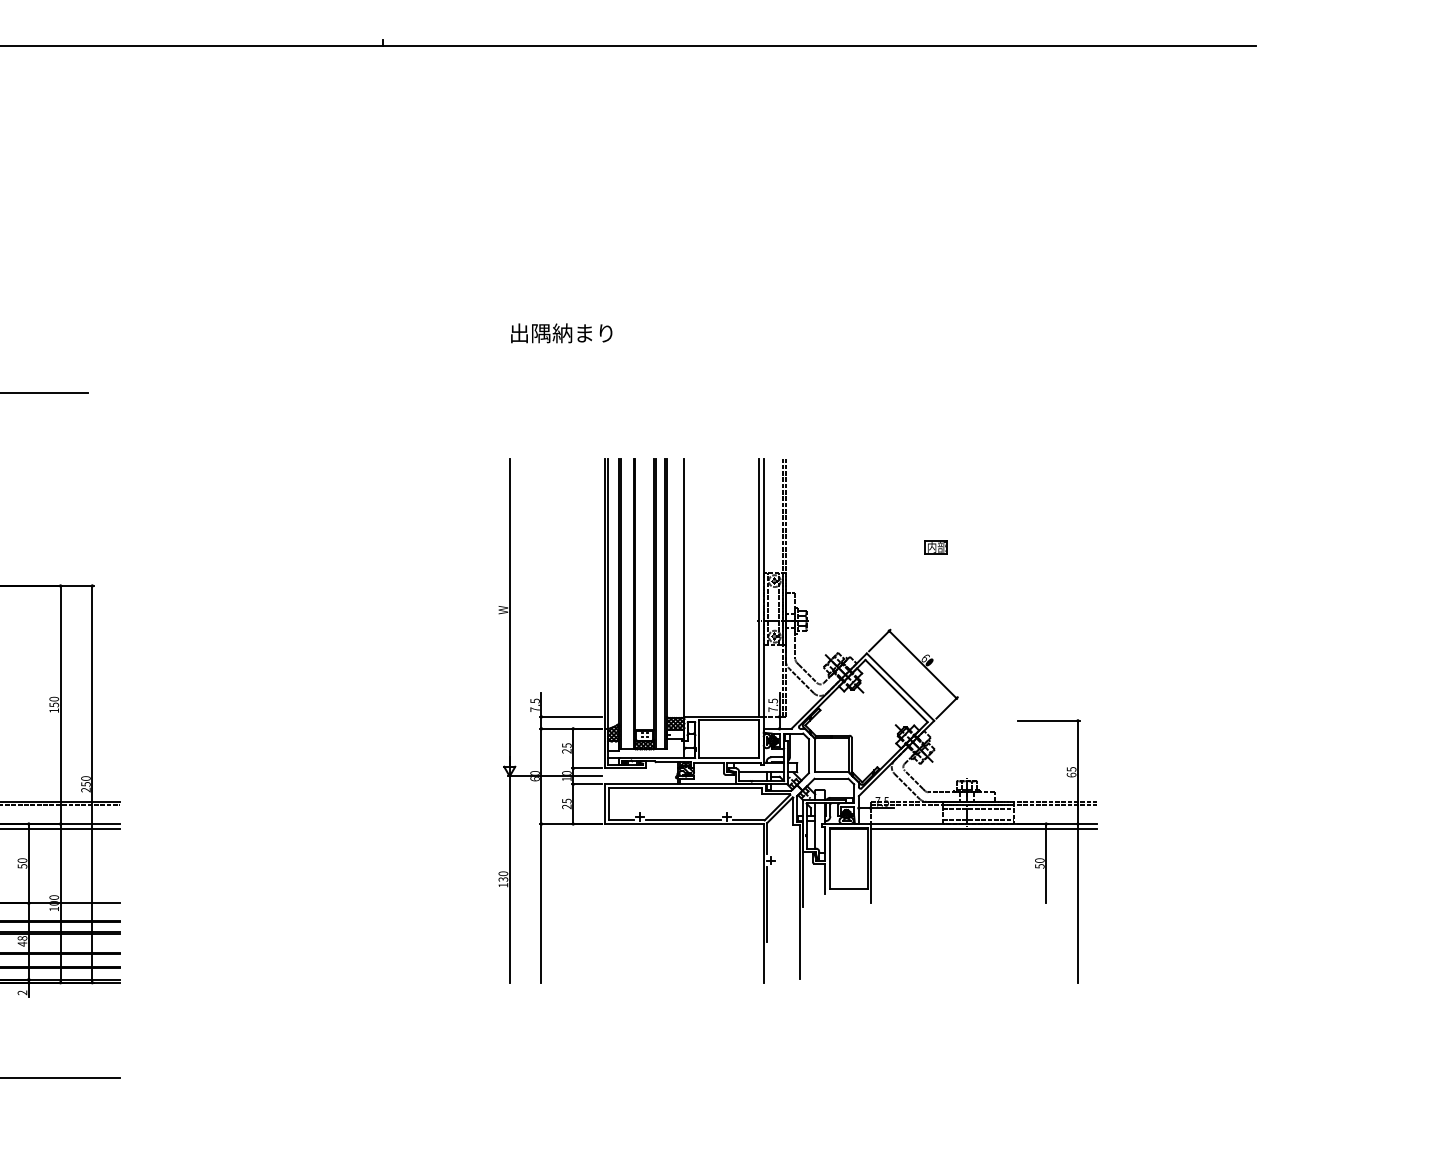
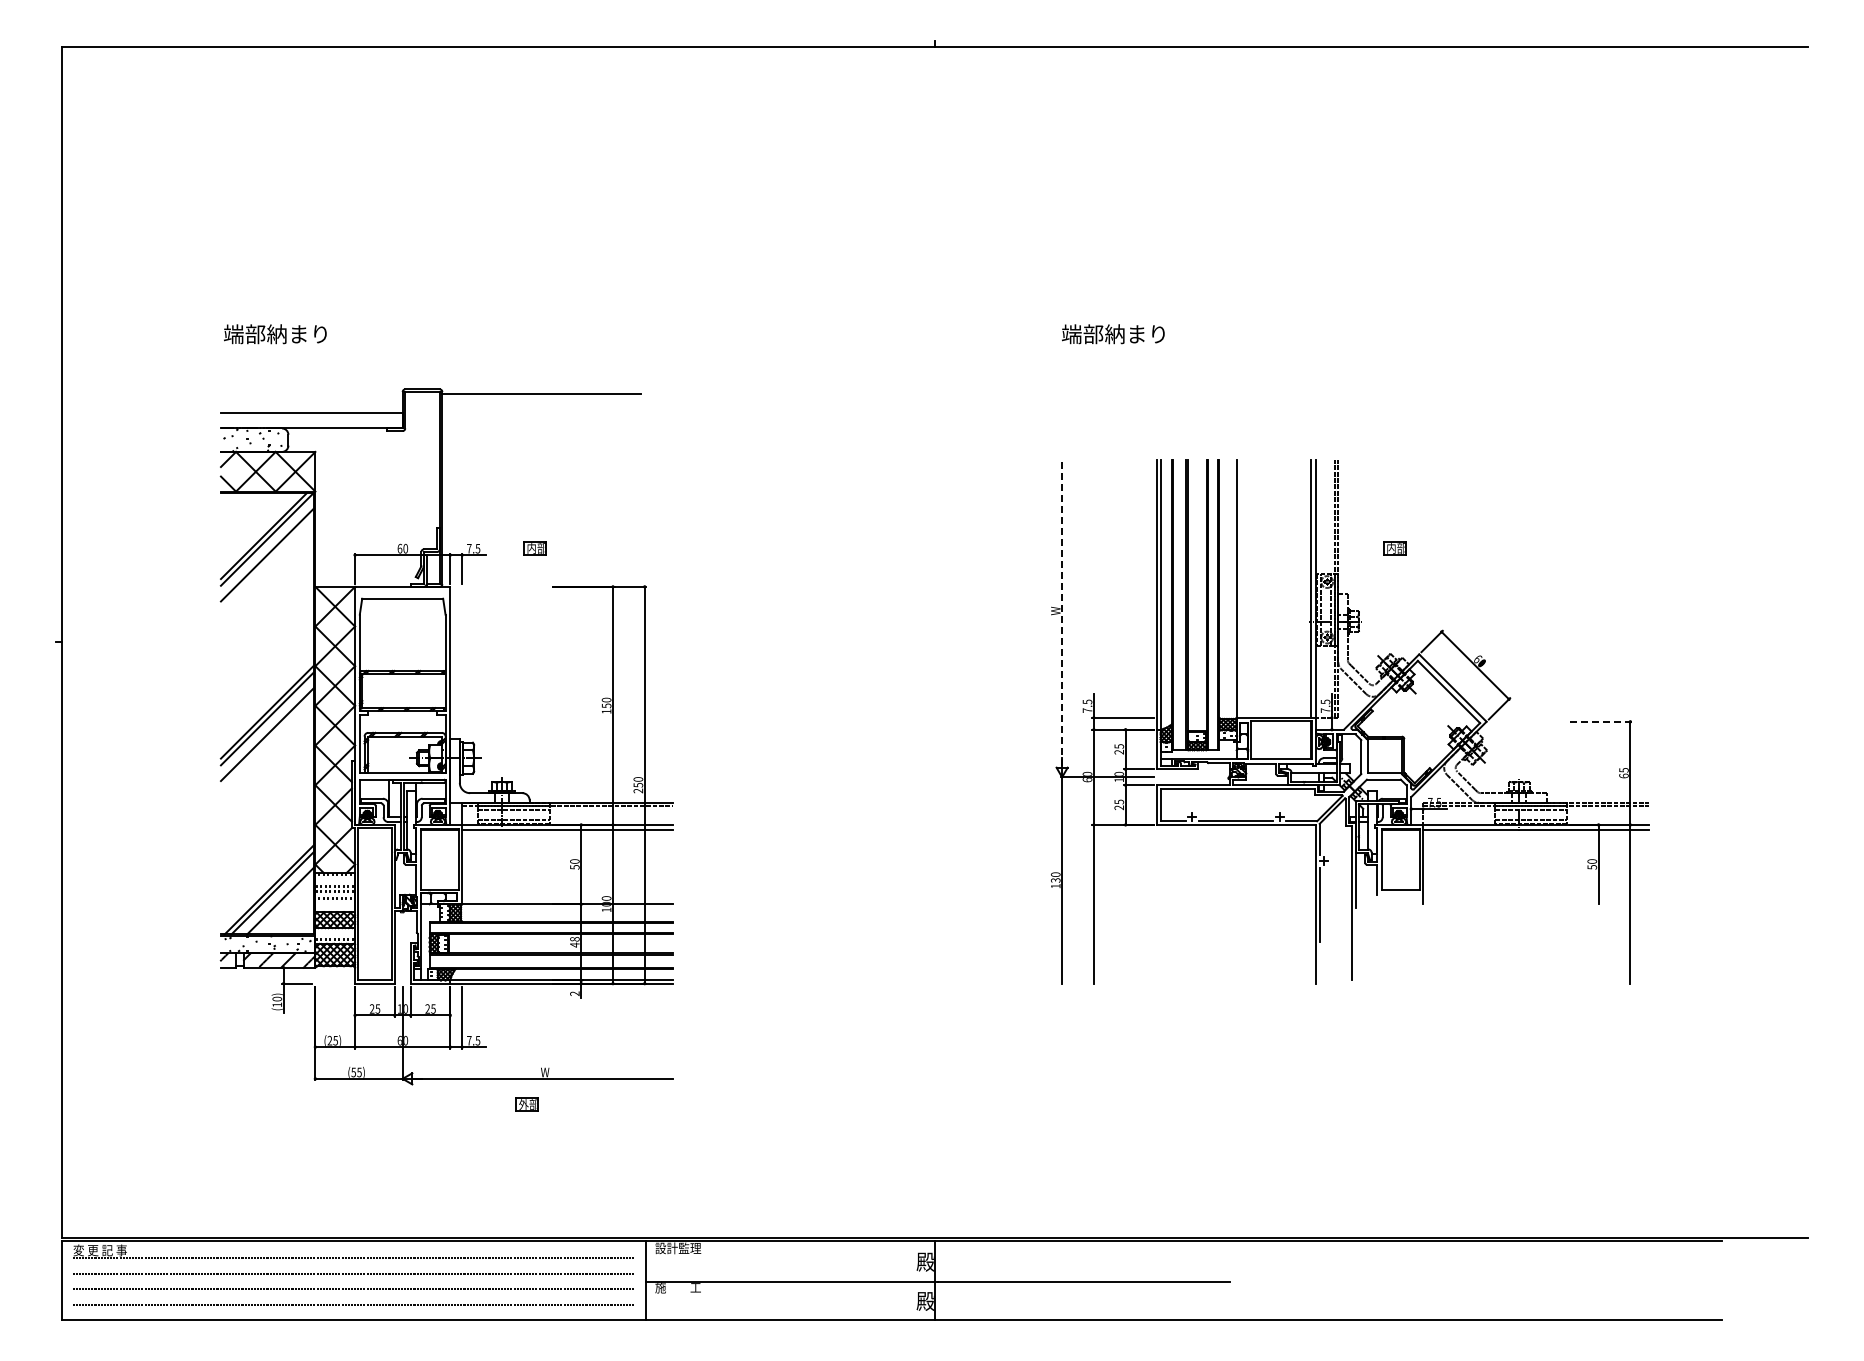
text: (530, 333) -> (1082, 334), 出隅納まり -> 端部納まり
part: (935, 547) -> (1394, 548), moved
line: (510, 611) -> (1062, 612), solid -> dashed
line: (1048, 720) -> (1600, 721), solid -> dashed

